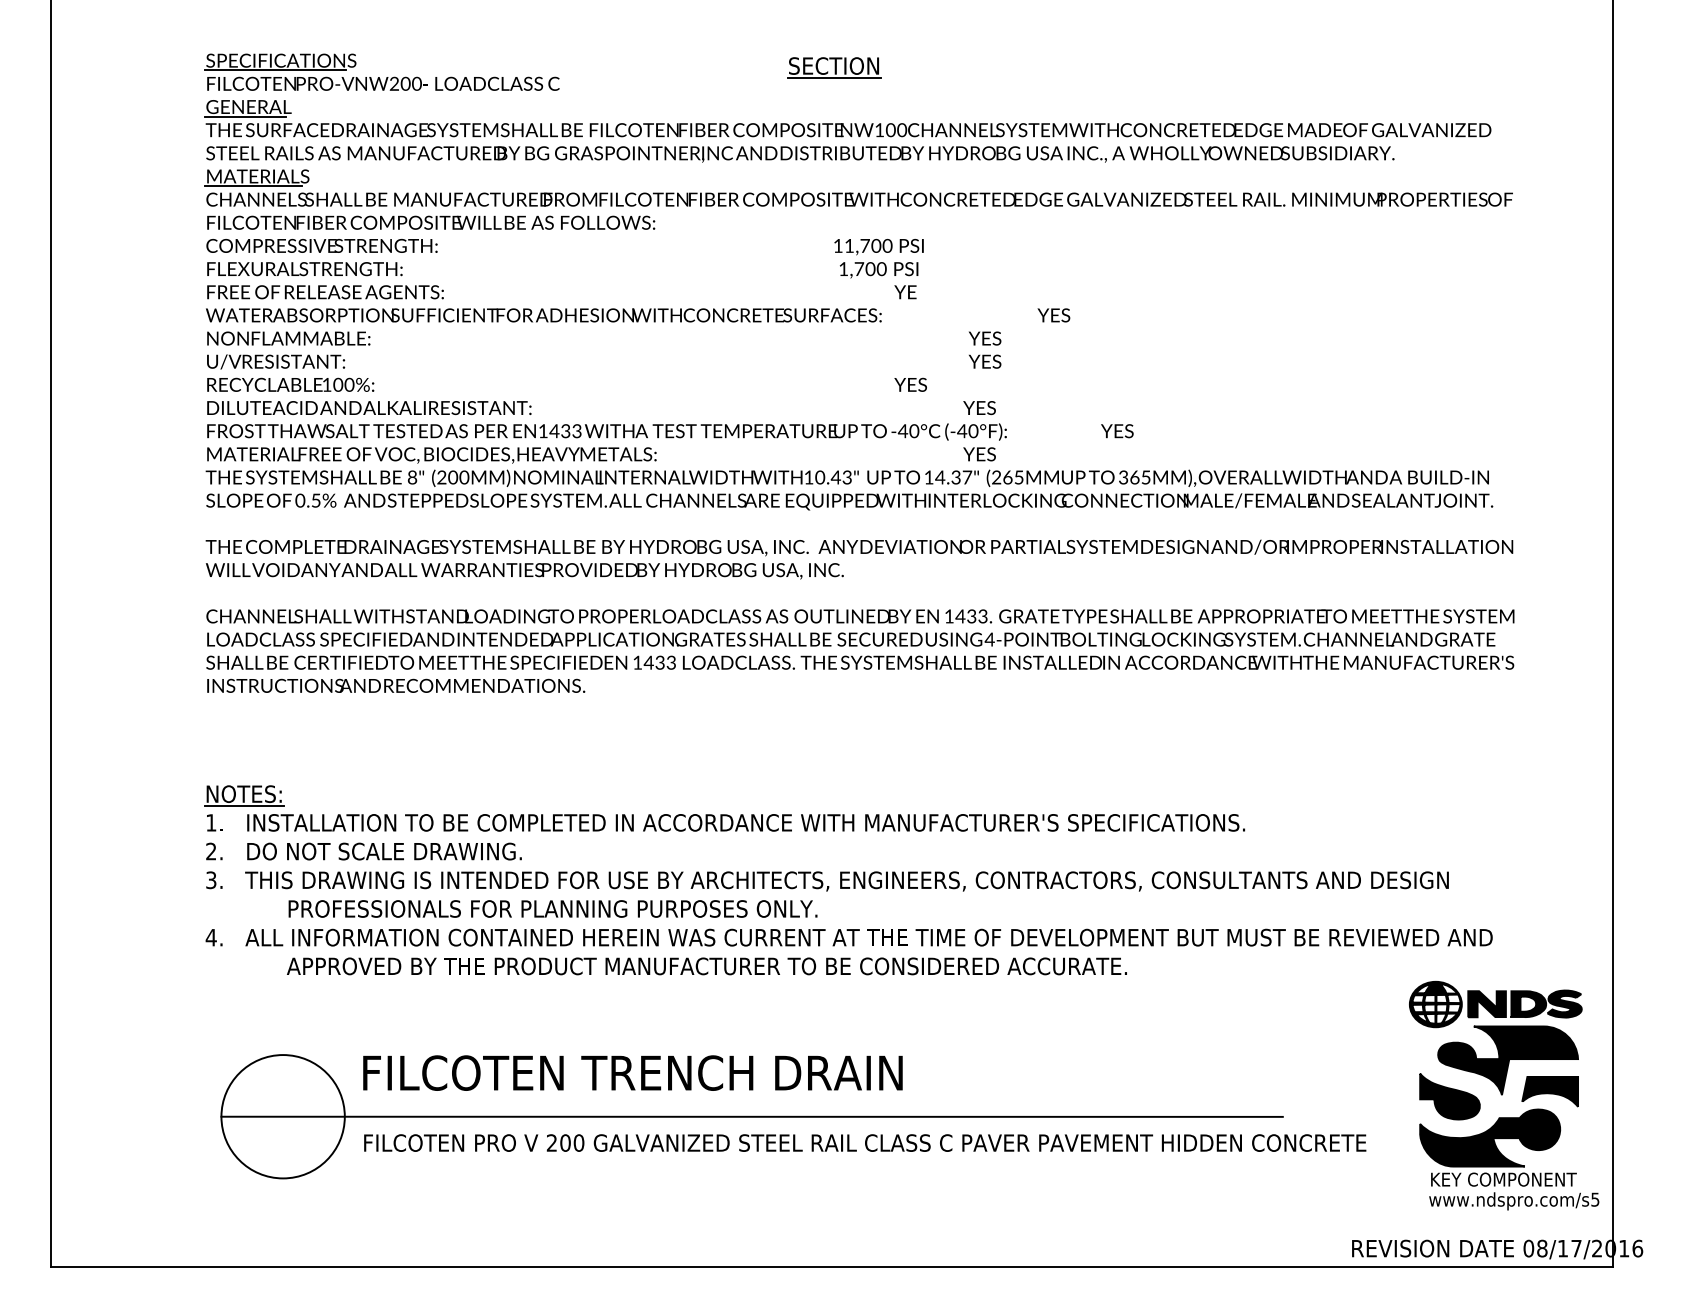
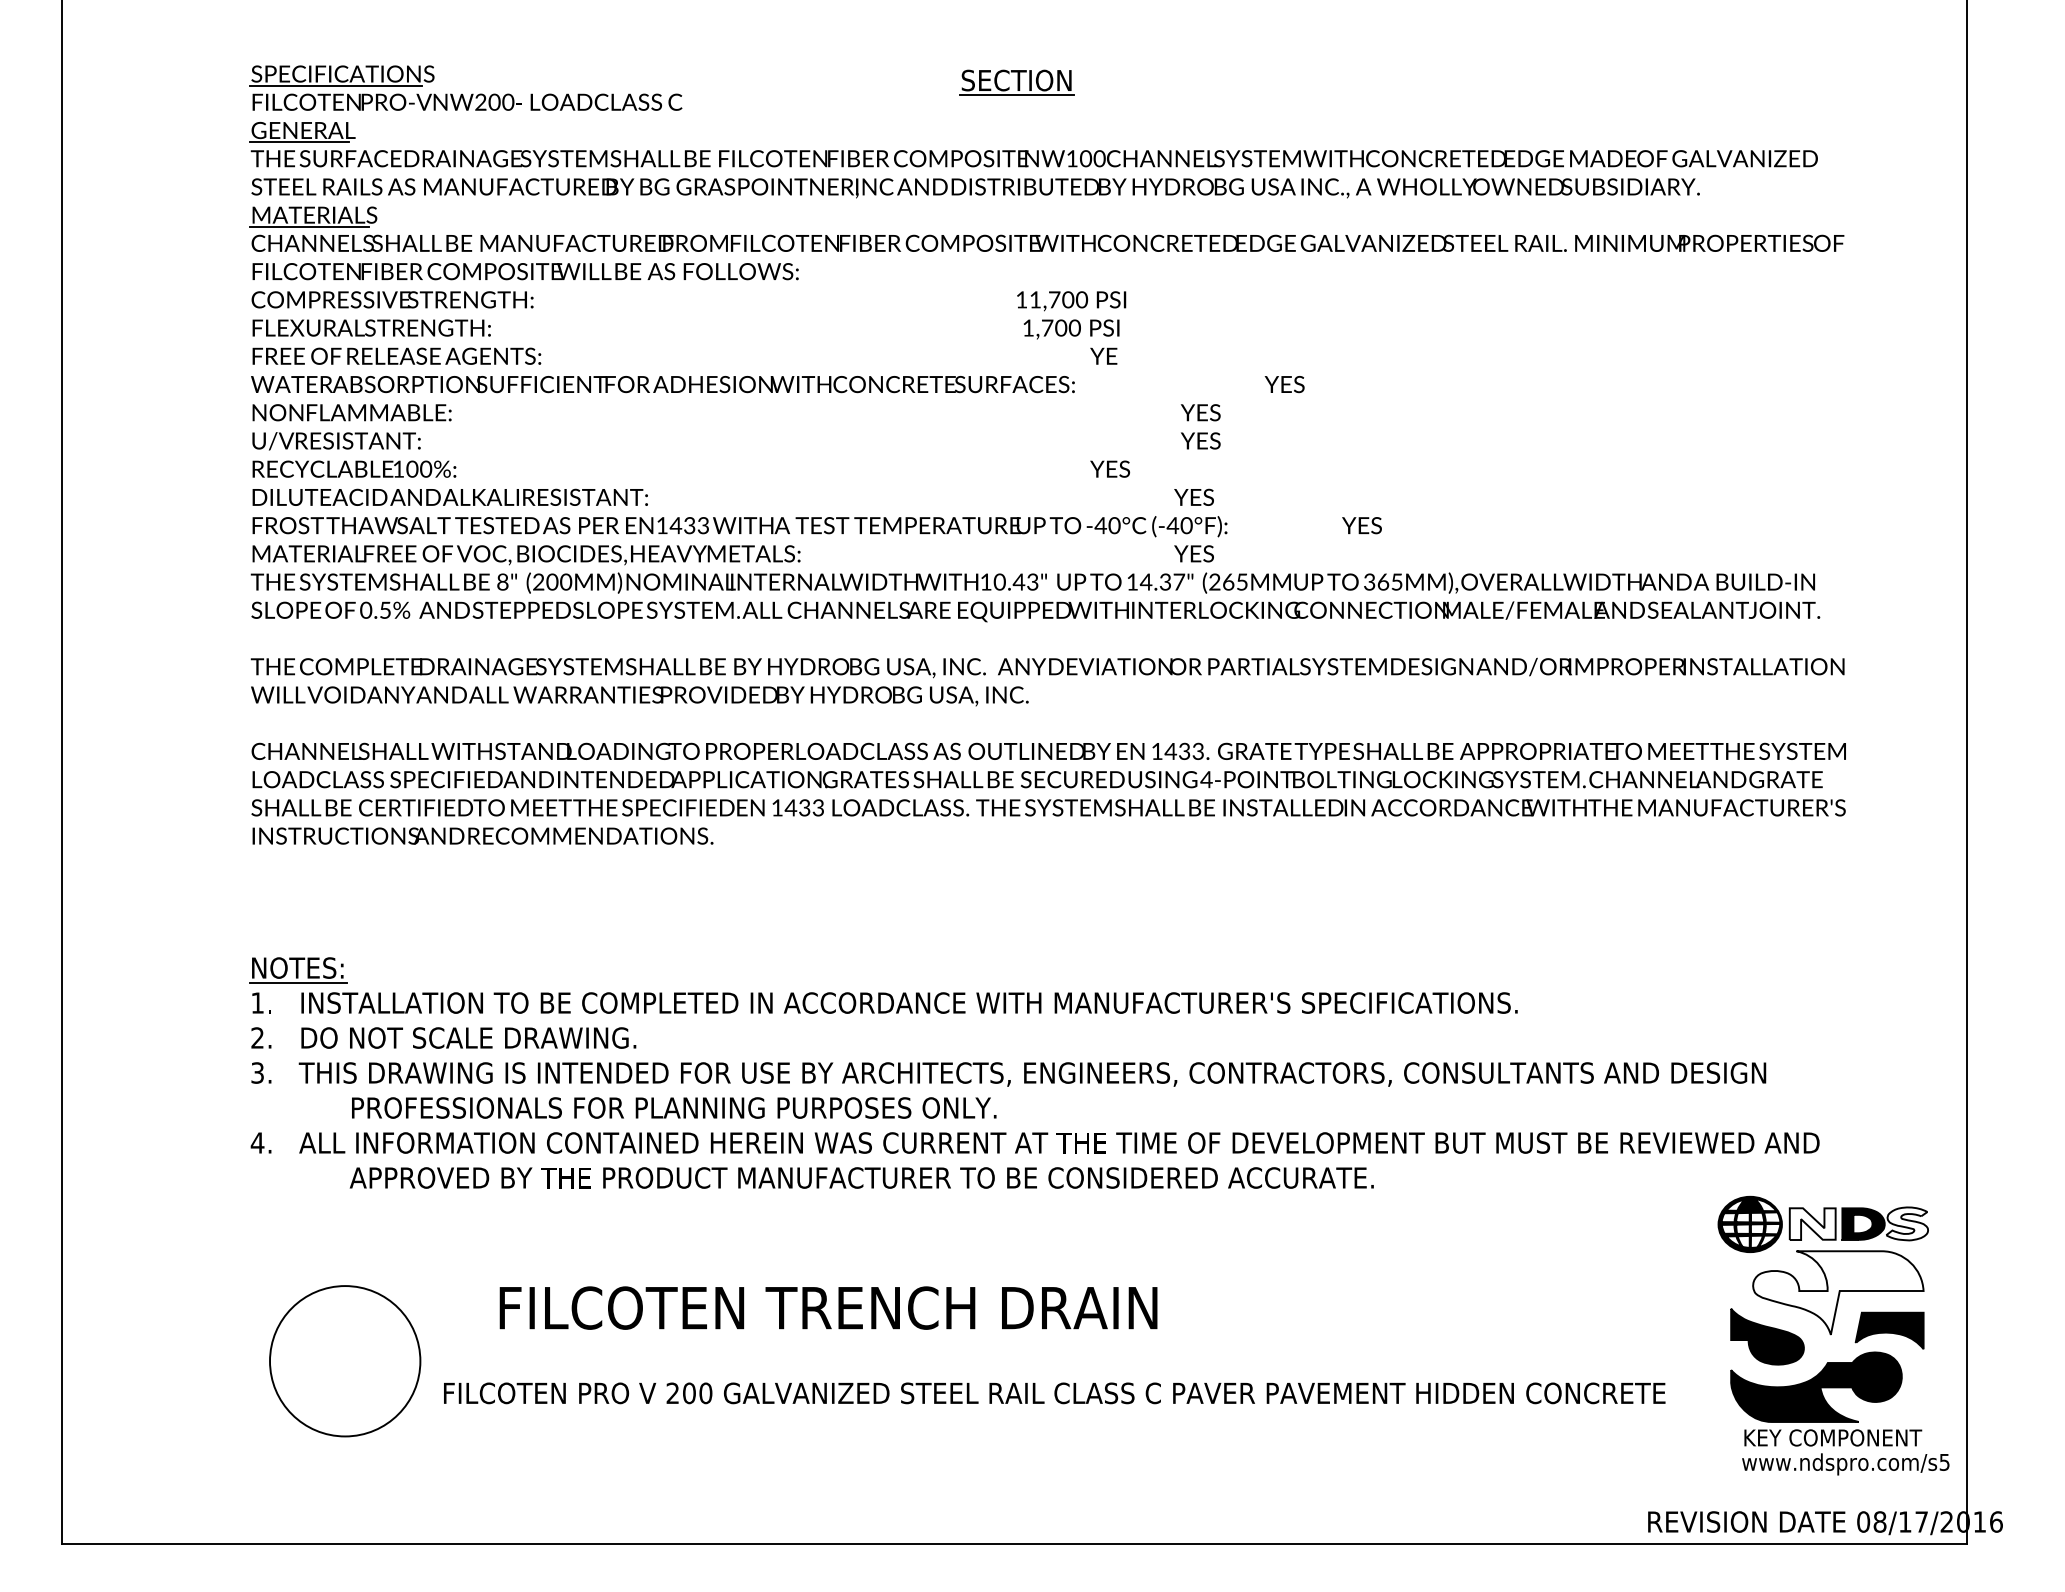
fill: (1564, 1003) -> (1907, 1223), removed
fill: (1486, 1004) -> (1812, 1224), removed
fill: (1508, 1060) -> (1838, 1292), removed
text: (632, 1072) -> (828, 1307), moved
line: (751, 1116) -> (916, 1361), removed

